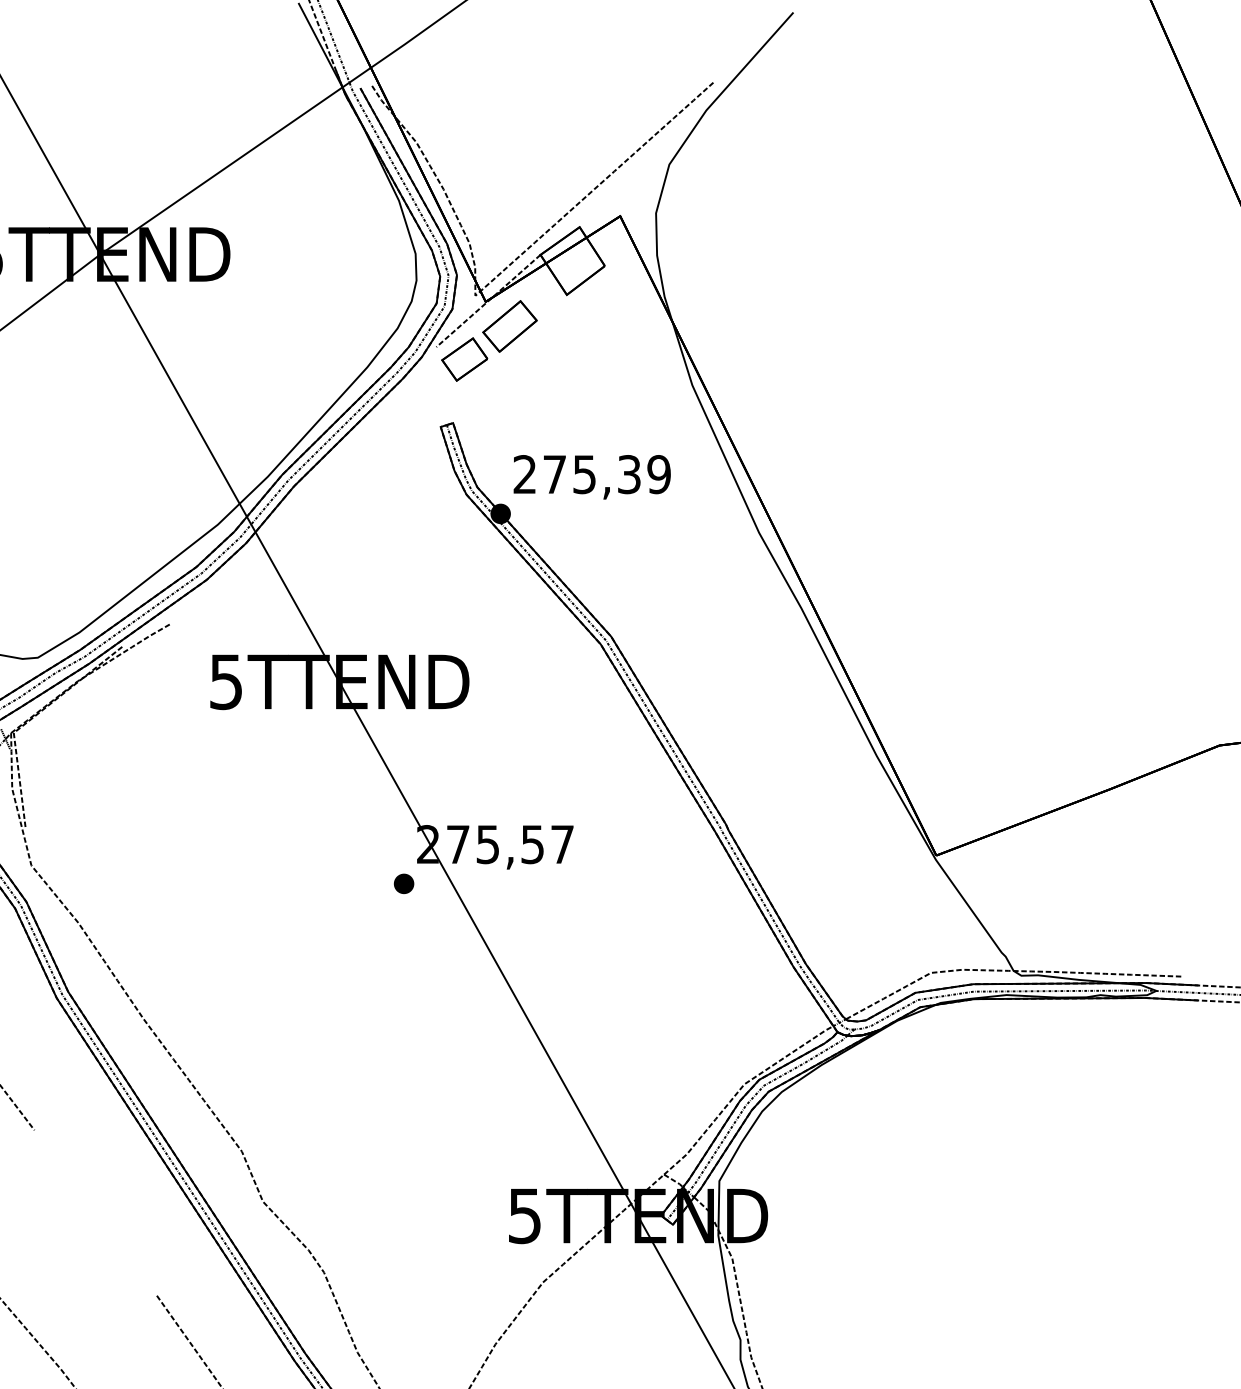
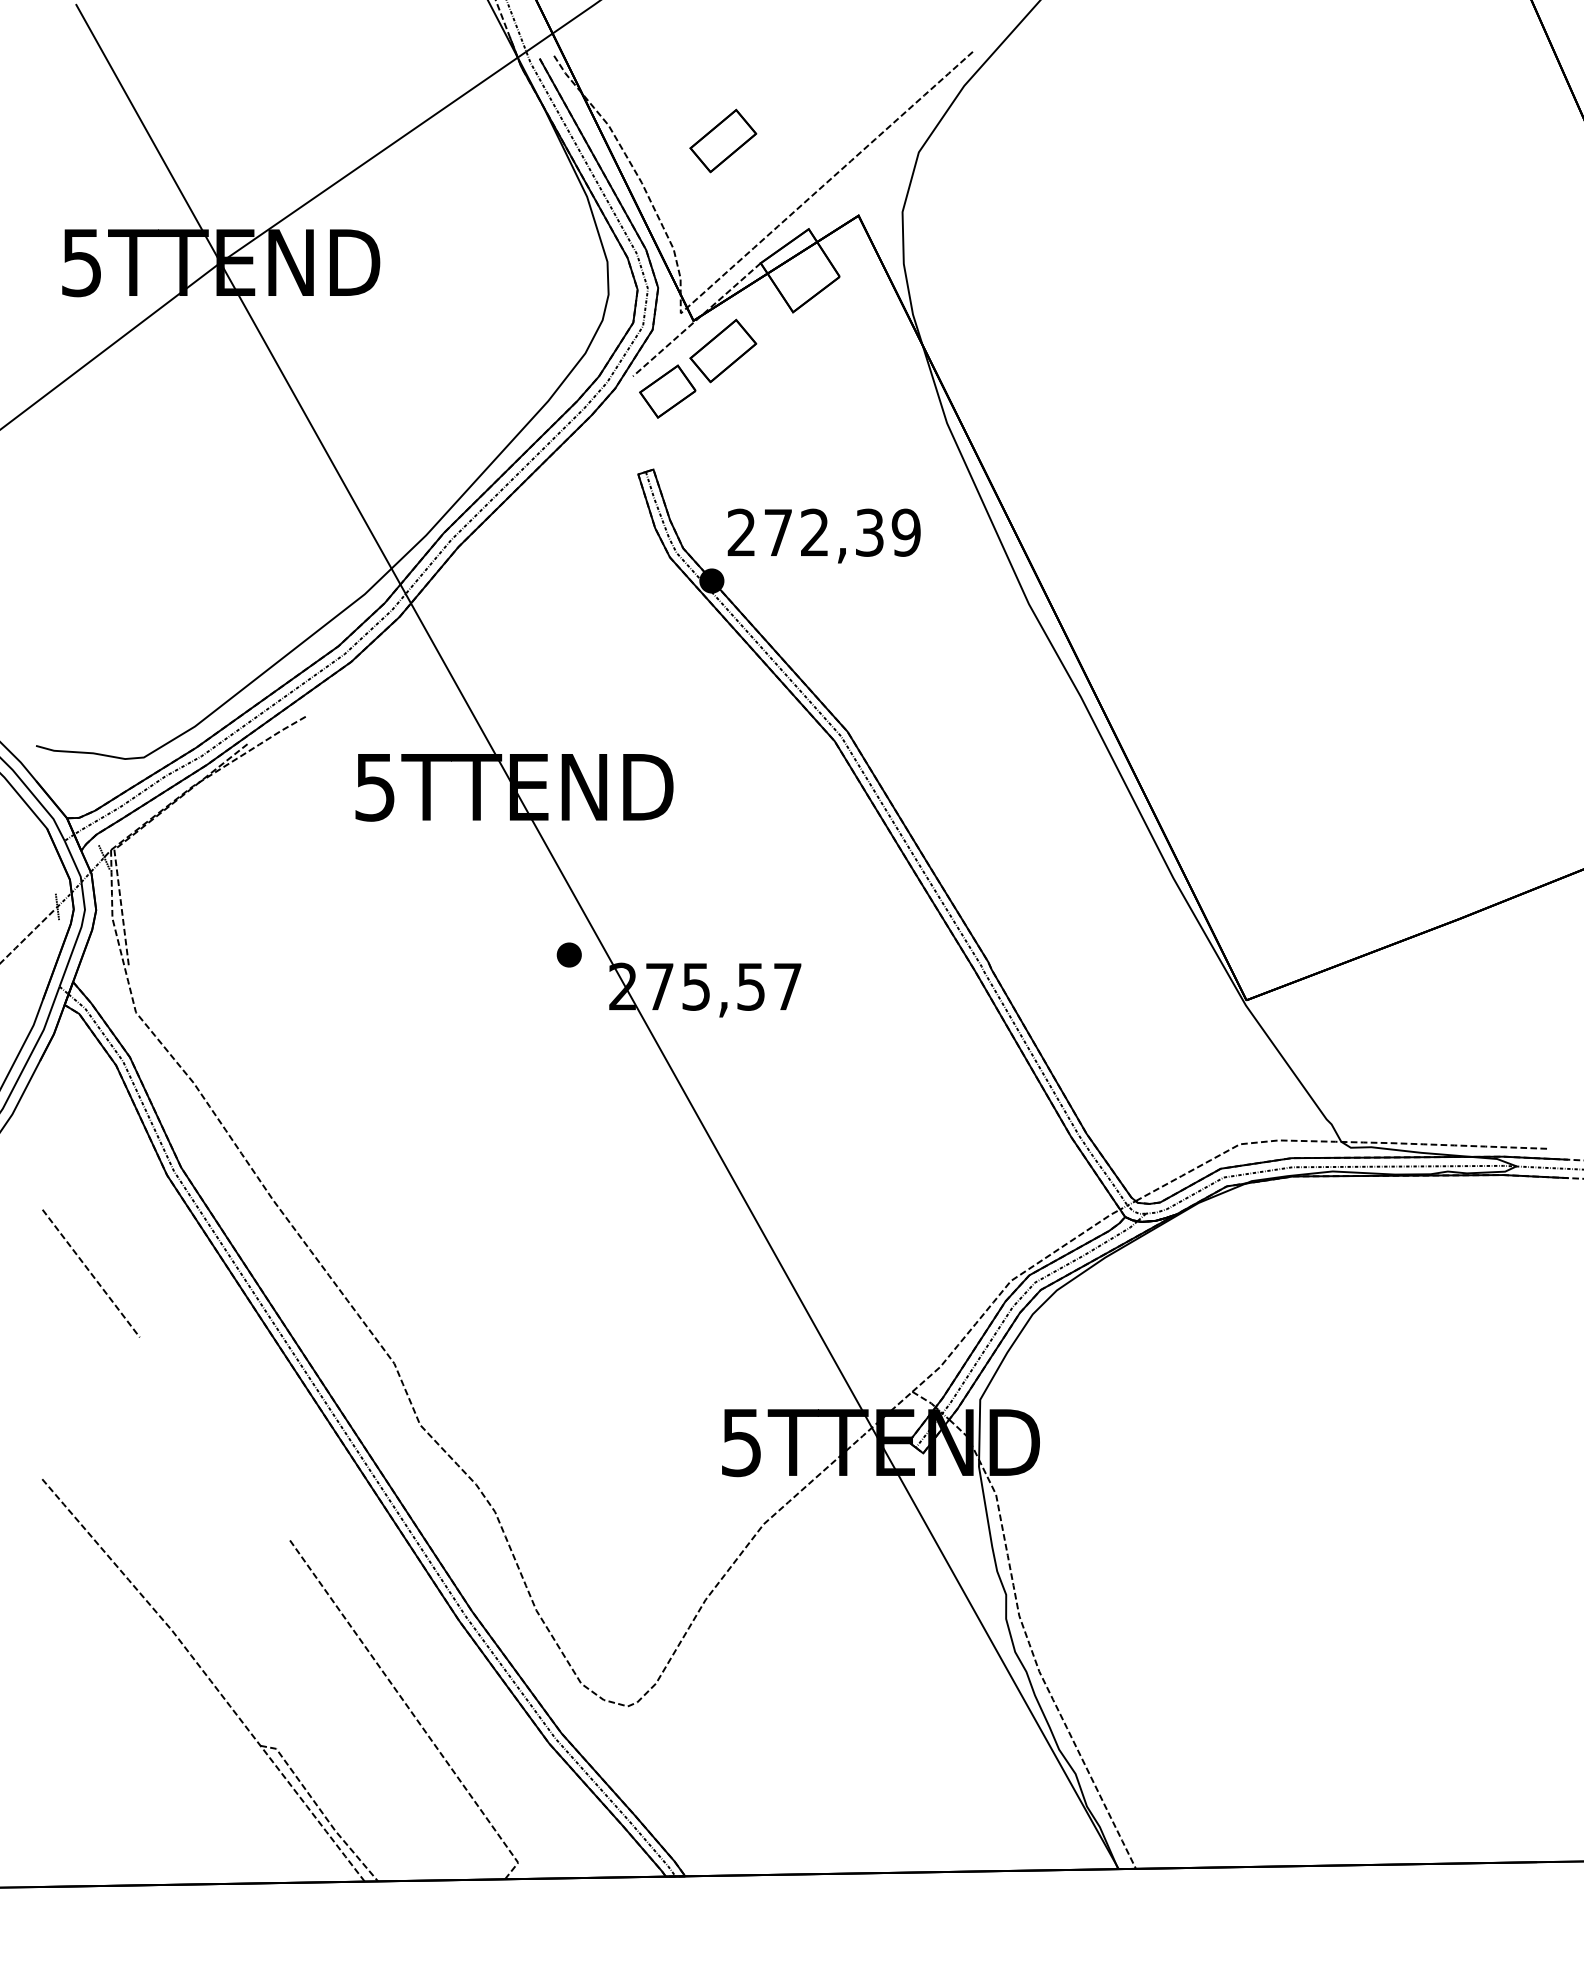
part: (510, 154) -> (723, 140), added
text: (584, 474) -> (814, 532), 275,39 -> 272,39
part: (403, 883) -> (568, 954), moved

